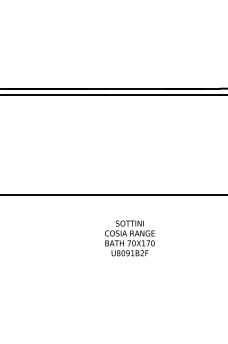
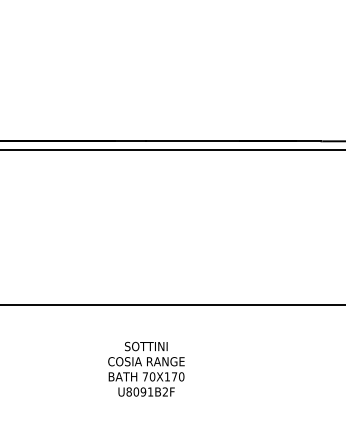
text: (129, 238) -> (145, 369), moved

